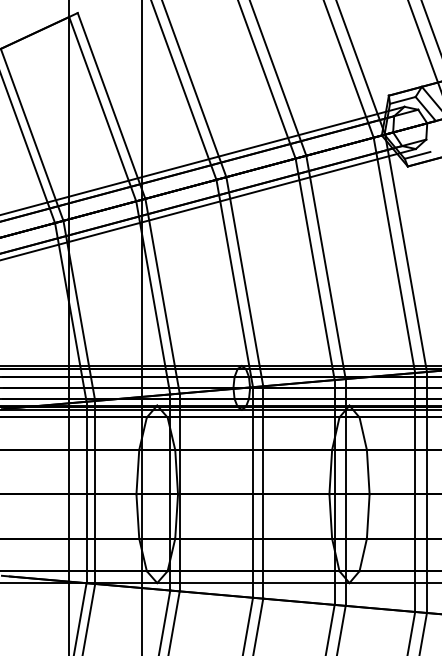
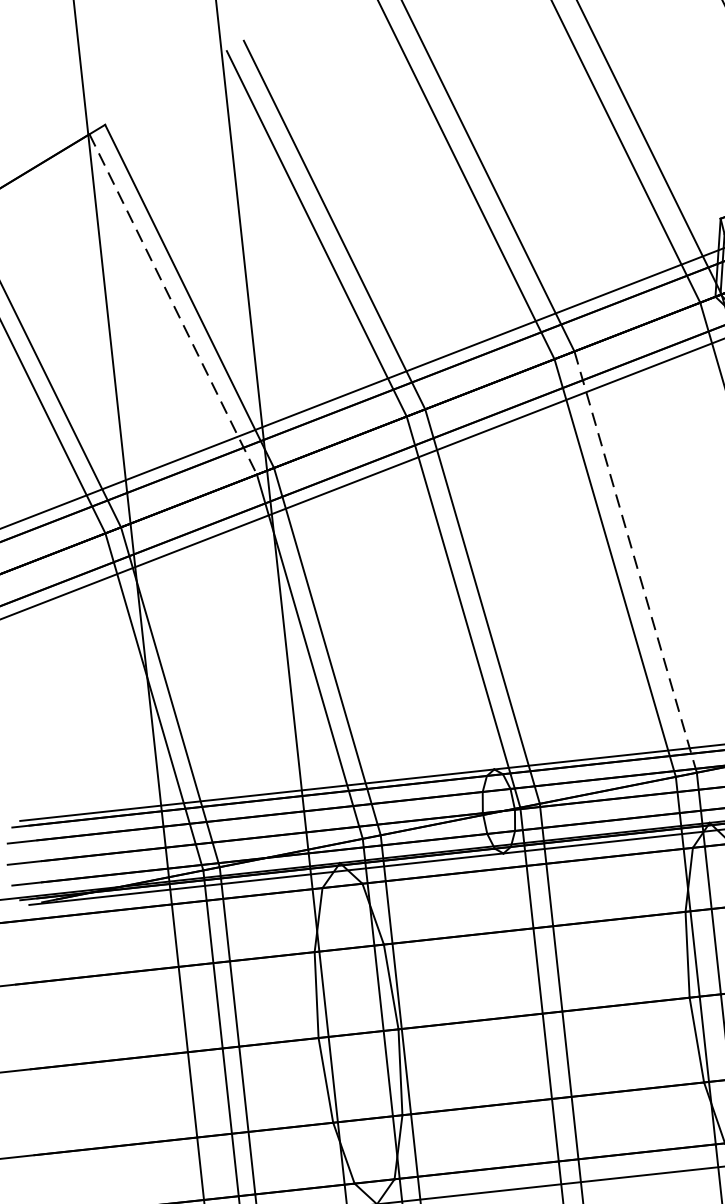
line: (102, 109) -> (172, 305), solid -> dashed
line: (326, 267) -> (636, 562), solid -> dashed

